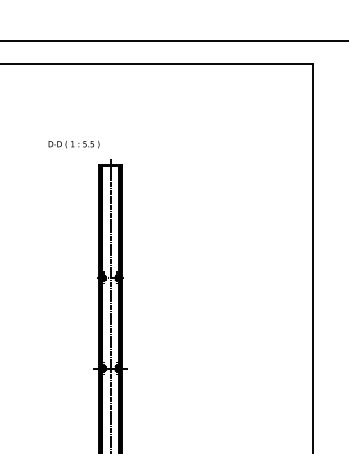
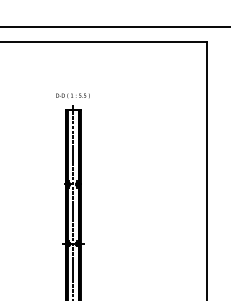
text: (73, 143) -> (72, 95), moved

